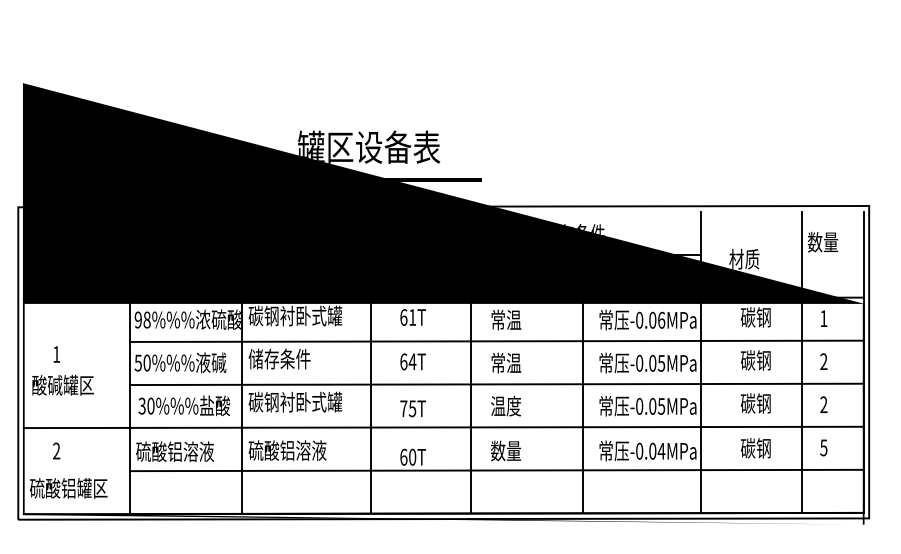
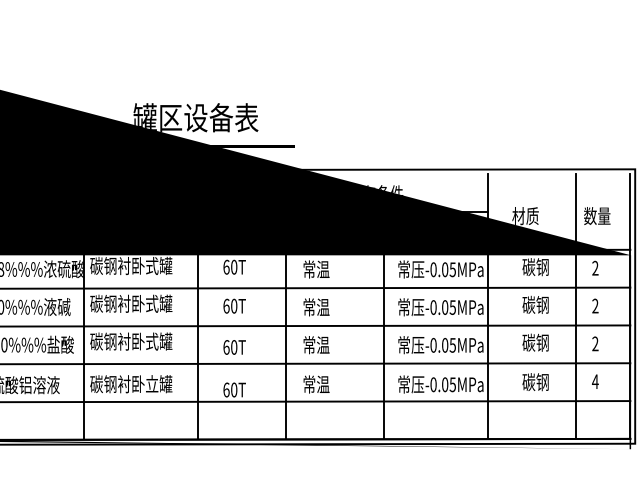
text: (823, 241) -> (597, 215), moved
text: (412, 317) -> (234, 267), 61T -> 60T
text: (823, 318) -> (595, 268), 1 -> 2
text: (661, 319) -> (452, 269), -0.06MPa -> -0.05MPa
text: (295, 358) -> (131, 303), 储存条件 -> 碳钢衬卧式罐
text: (412, 361) -> (234, 305), 64T -> 60T
text: (506, 405) -> (316, 344), 温度 -> 常温
text: (408, 408) -> (230, 347), 75T -> 60T
text: (823, 447) -> (595, 381), 5 -> 4
text: (296, 450) -> (132, 384), 硫酸铝溶液 -> 碳钢衬卧立罐
text: (505, 450) -> (315, 384), 数量 -> 常温
text: (661, 451) -> (452, 384), -0.04MPa -> -0.05MPa

